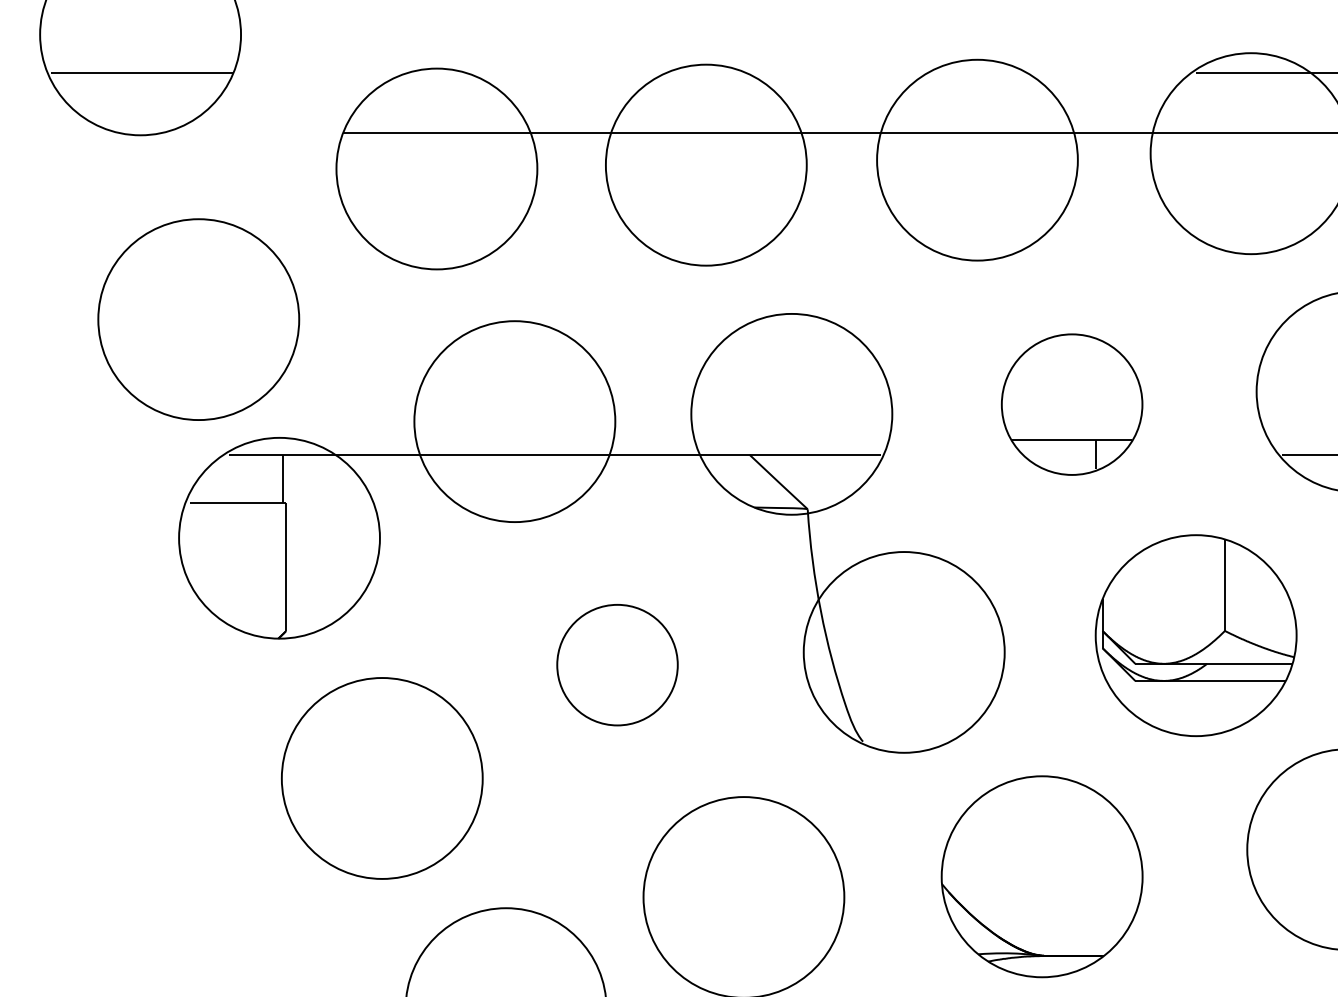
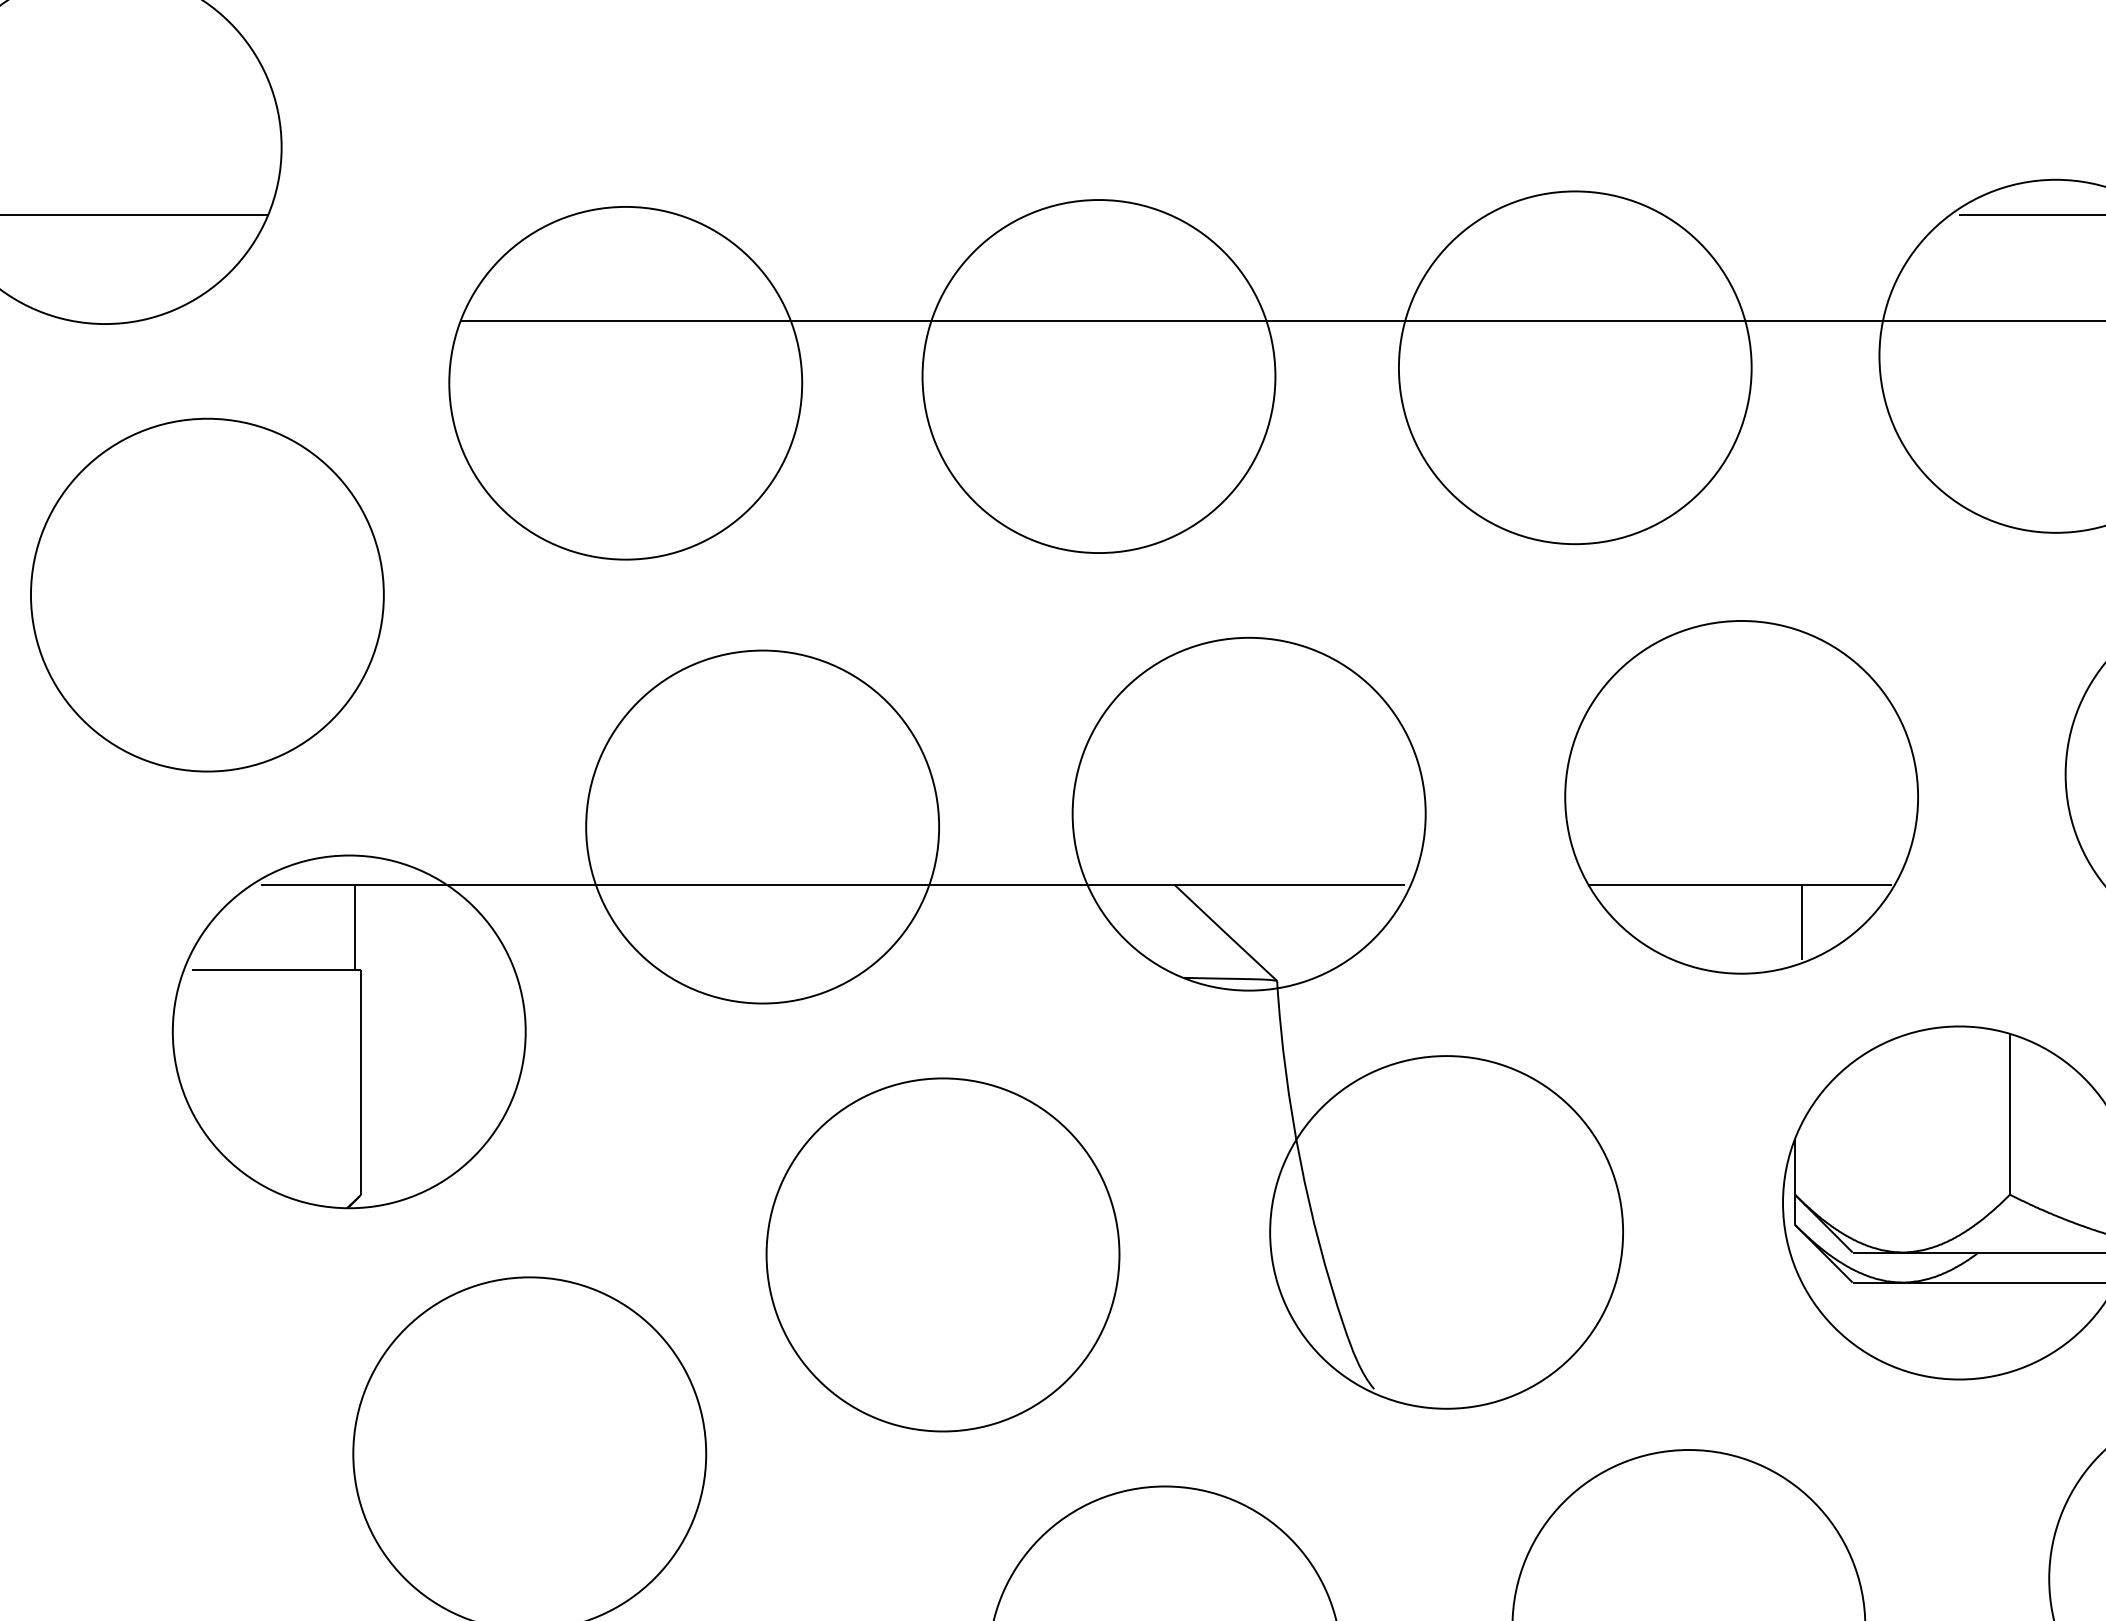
part: (198, 319) -> (206, 594), moved
part: (1071, 404) -> (1740, 796), size x1.43
part: (617, 664) -> (942, 1253), size x1.67

